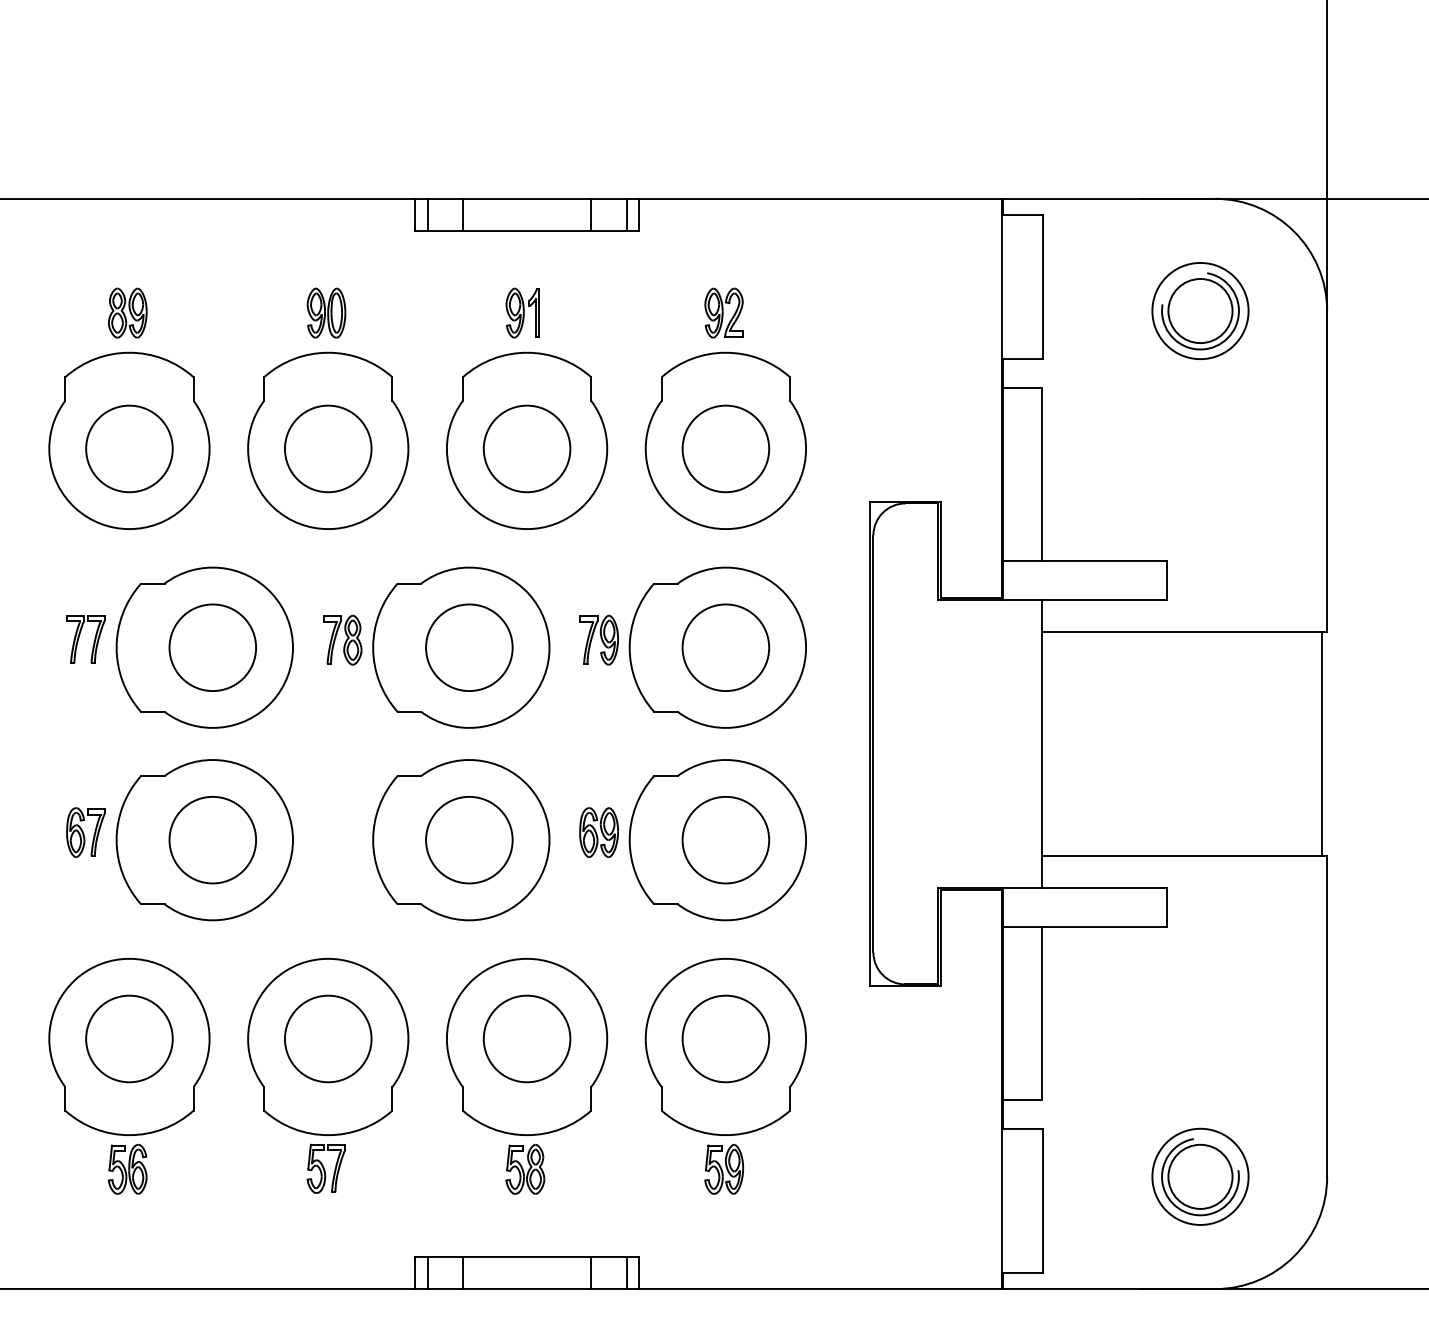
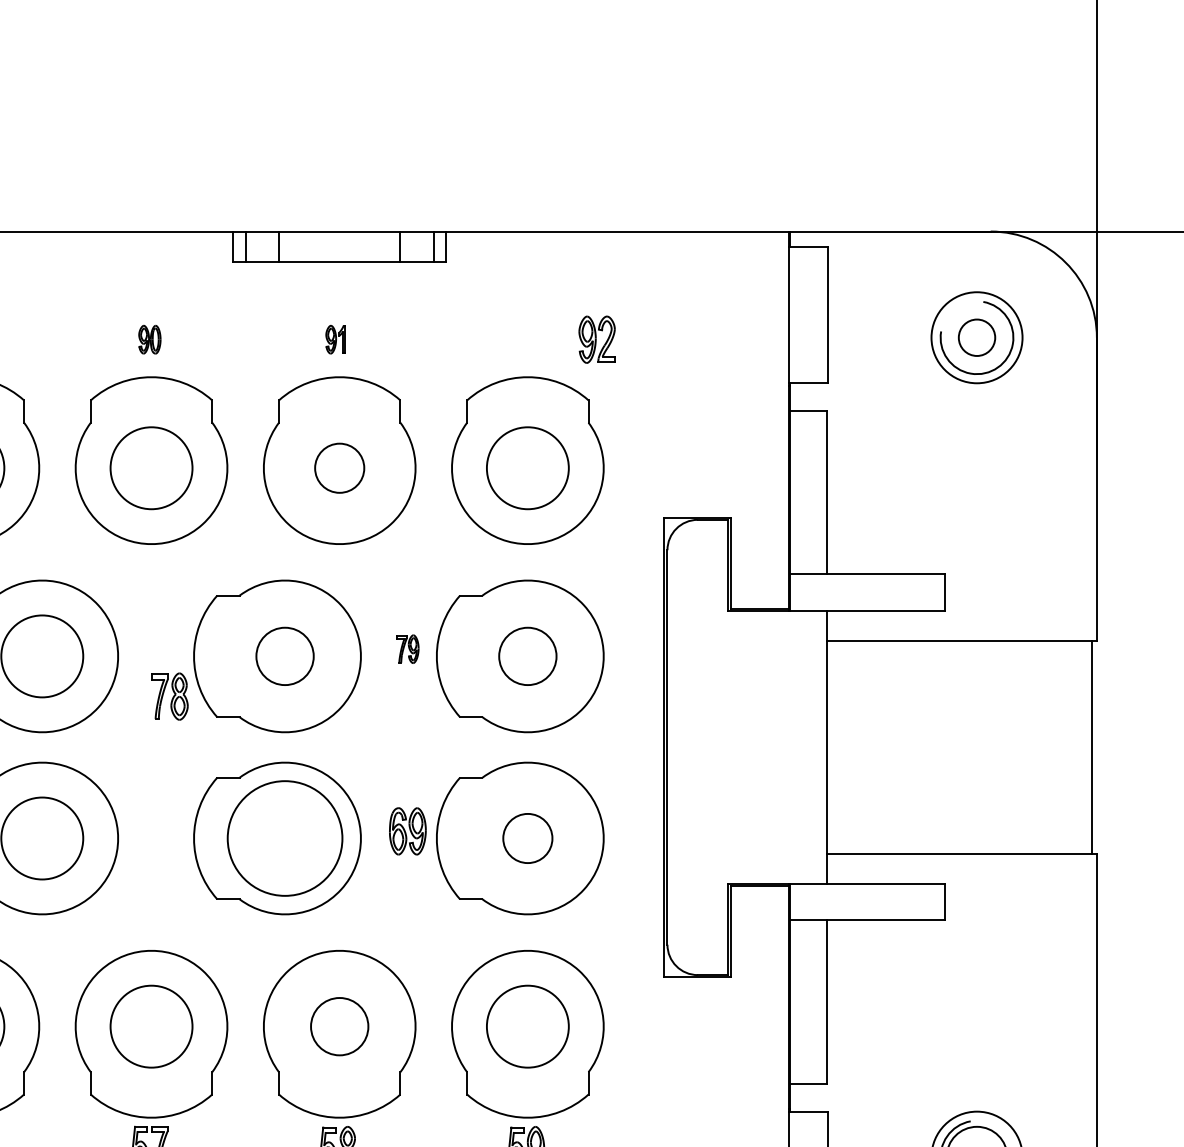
circle: (1200, 310) -> (977, 337), size x0.6
part: (326, 312) -> (149, 339), size x0.6
part: (522, 312) -> (335, 339), size x0.6
part: (723, 312) -> (596, 339), moved
circle: (526, 448) -> (339, 467), size x0.6
part: (342, 639) -> (169, 695), moved
part: (598, 639) -> (407, 648), size x0.6
circle: (469, 647) -> (285, 656), size x0.7
circle: (725, 647) -> (527, 656), size x0.7
circle: (469, 839) -> (285, 837), size x1.4
circle: (725, 839) -> (527, 837), size x0.6
circle: (526, 1038) -> (339, 1026), size x0.7

